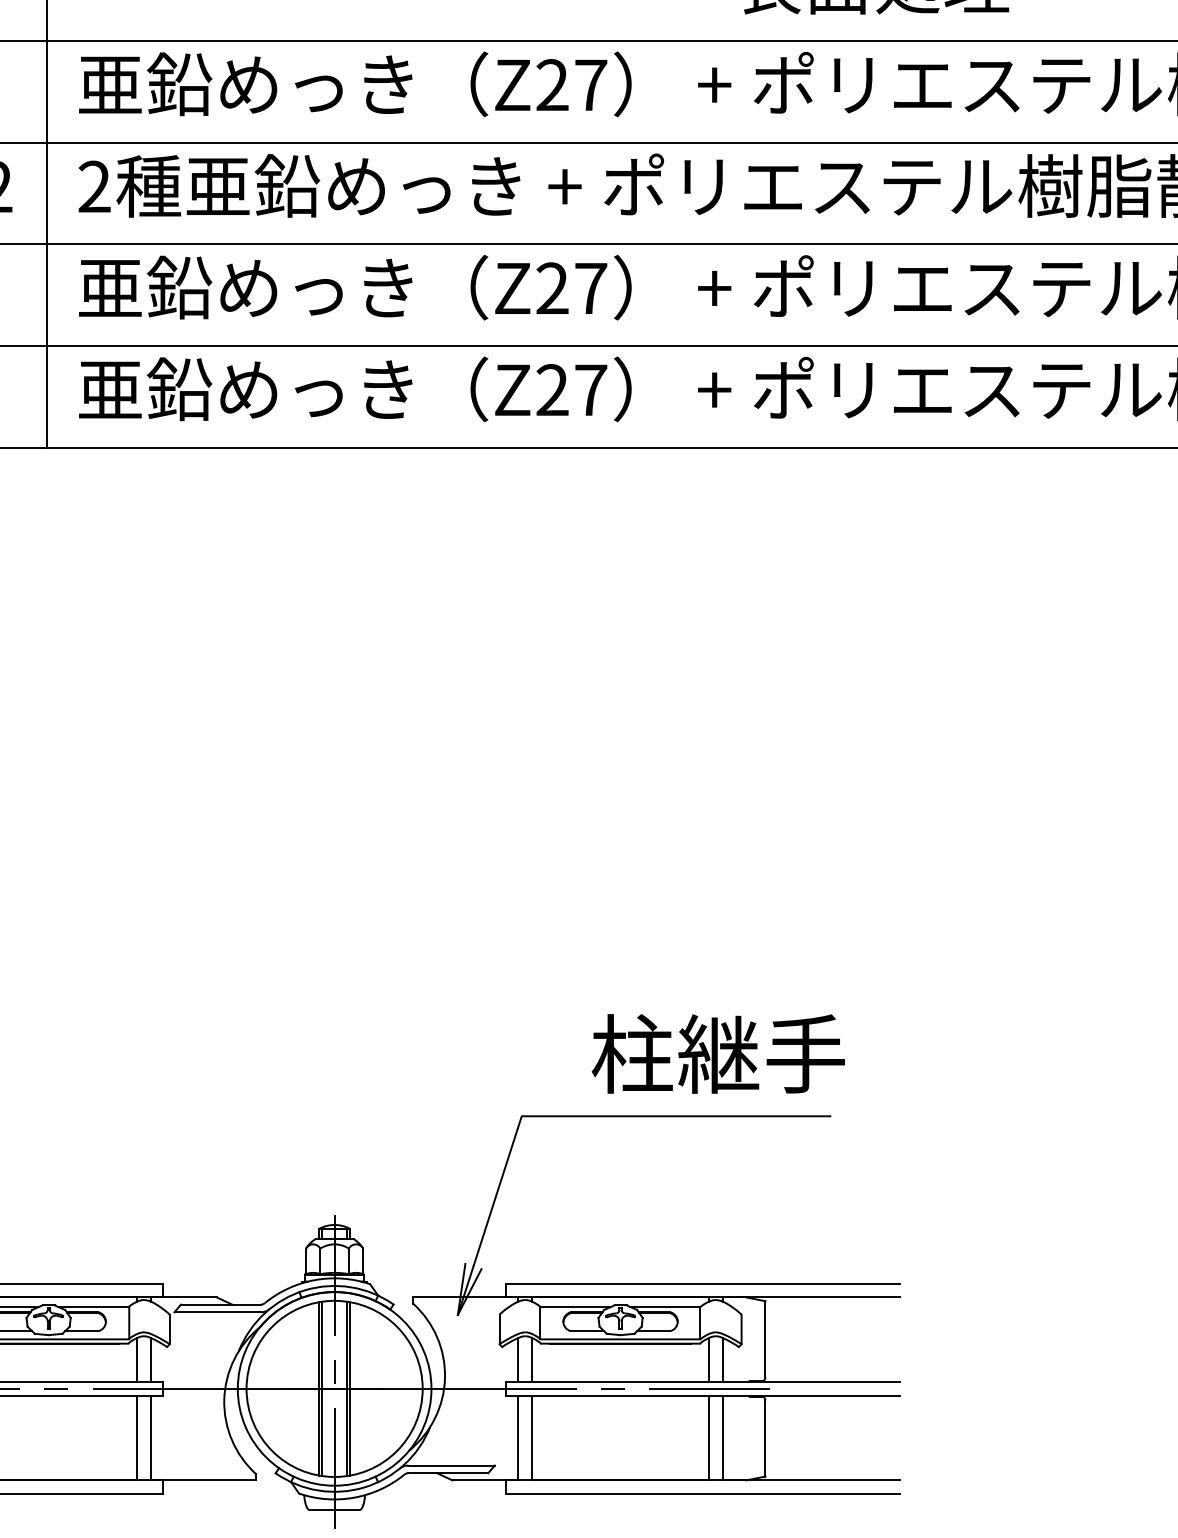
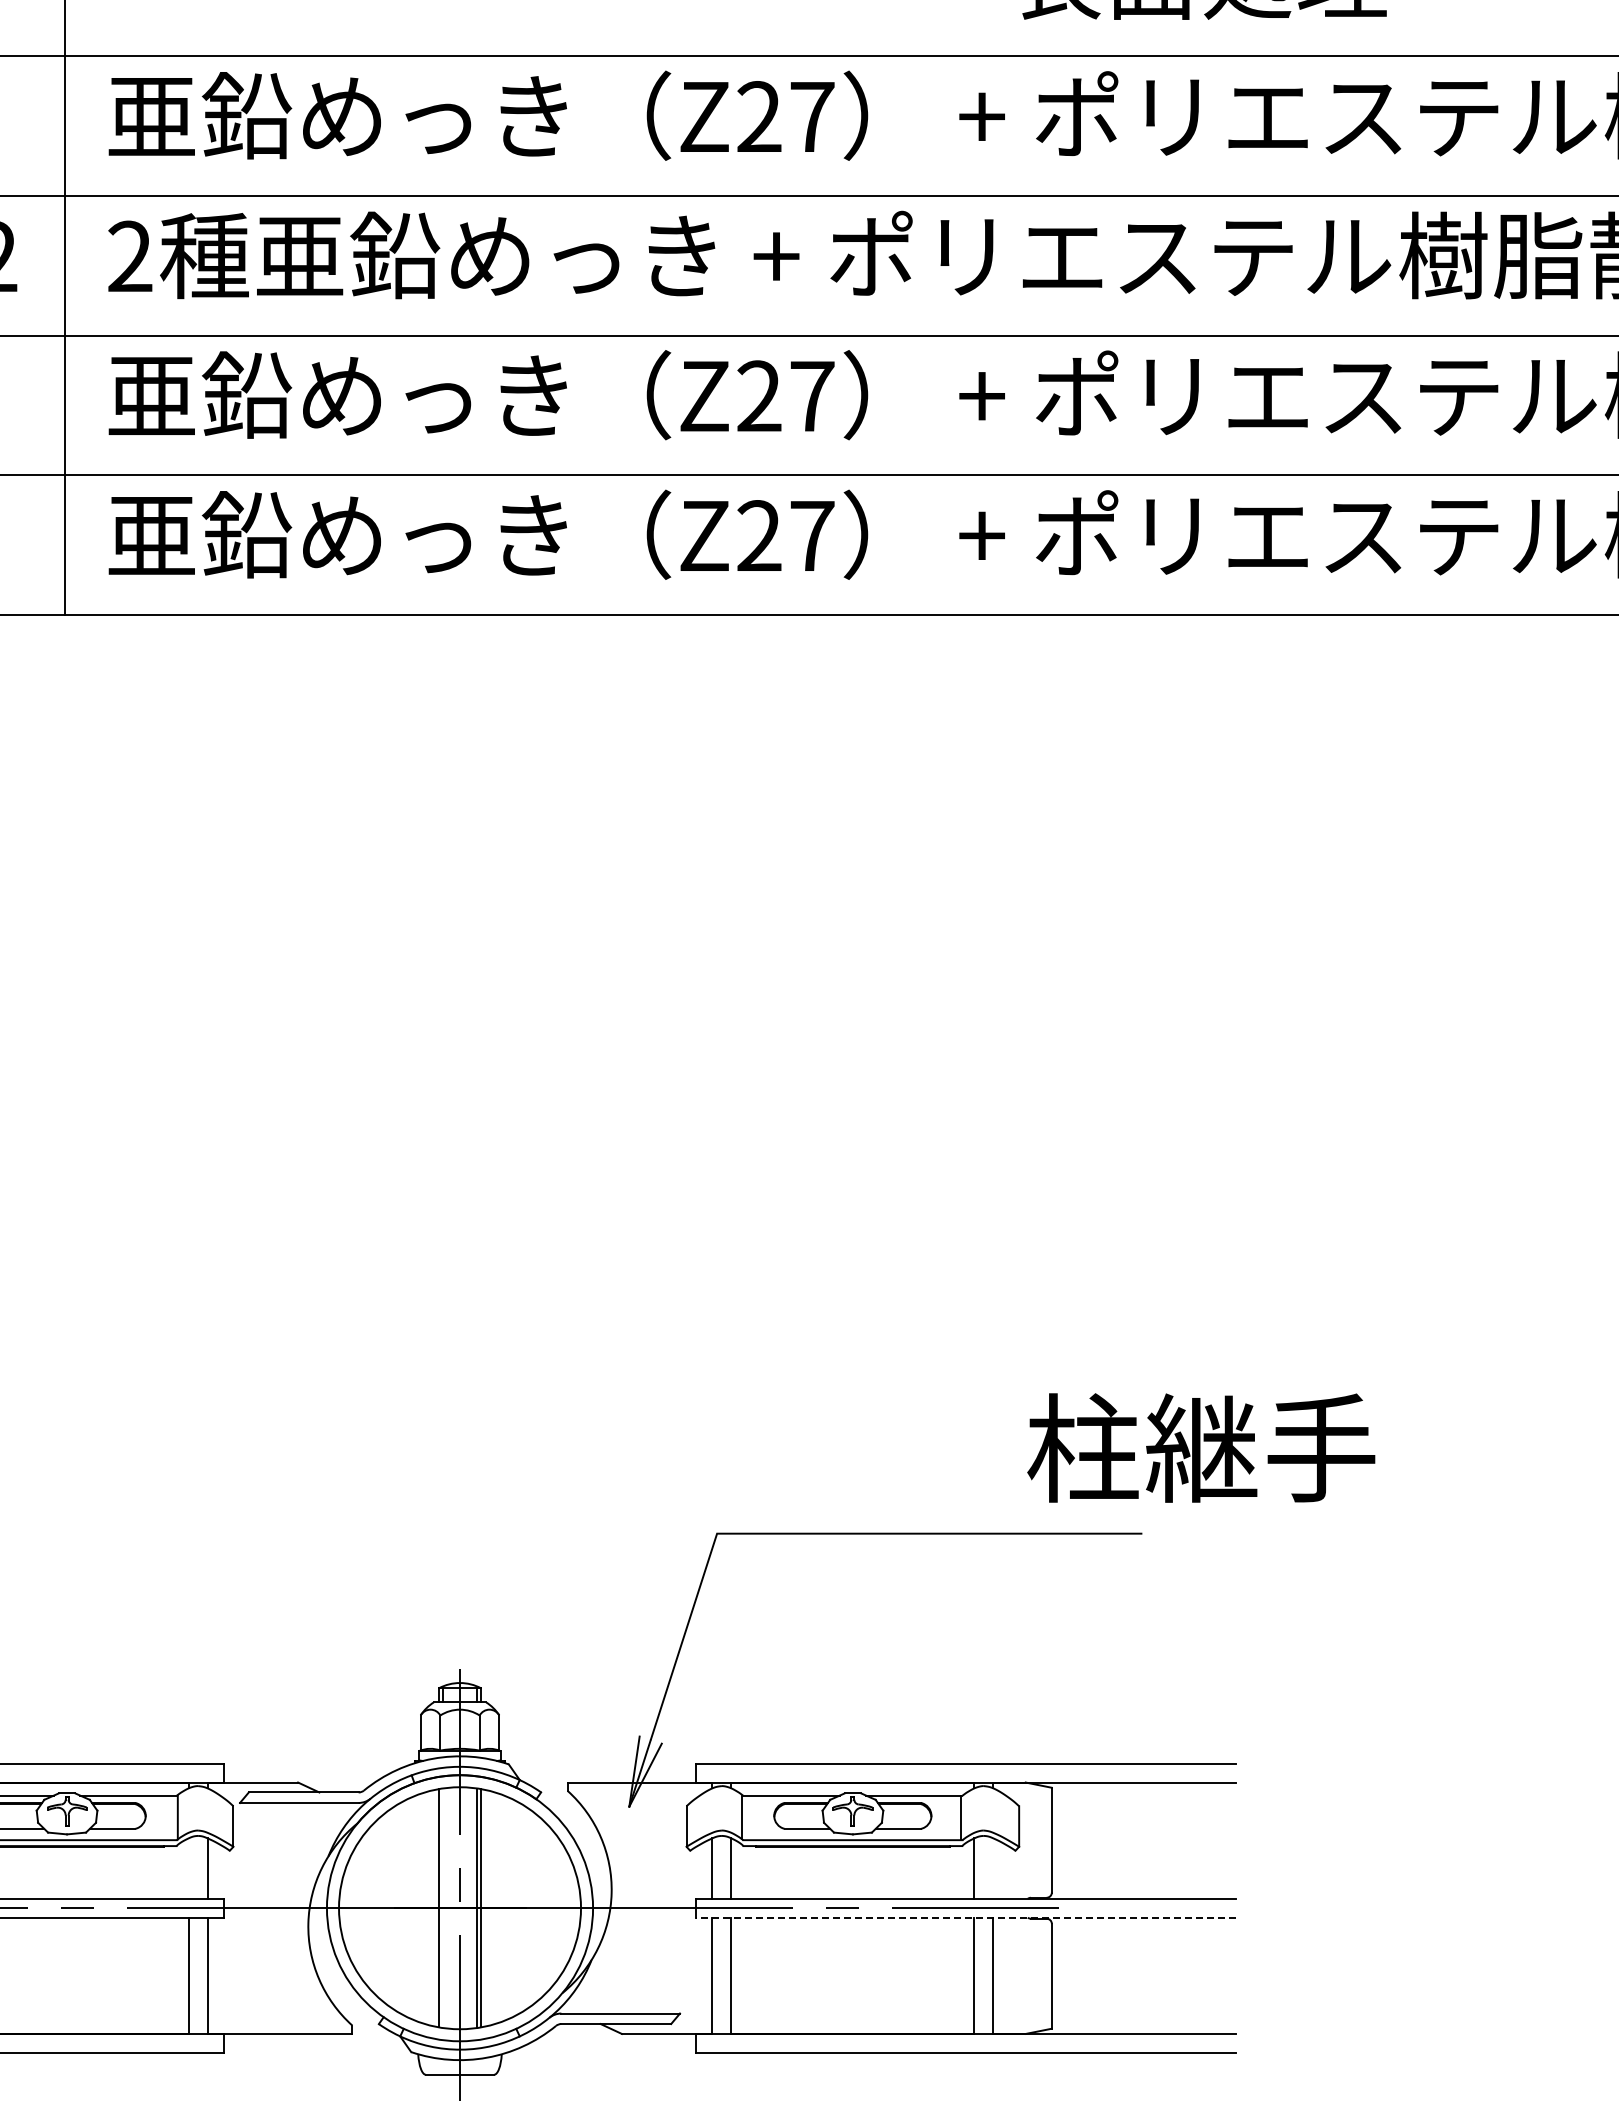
text: (718, 1053) -> (1201, 1447), moved
line: (137, 1359) -> (188, 1868), removed
line: (722, 1359) -> (993, 1868), removed
line: (321, 1388) -> (442, 1907), removed
line: (702, 1395) -> (965, 1917), solid -> dashed

